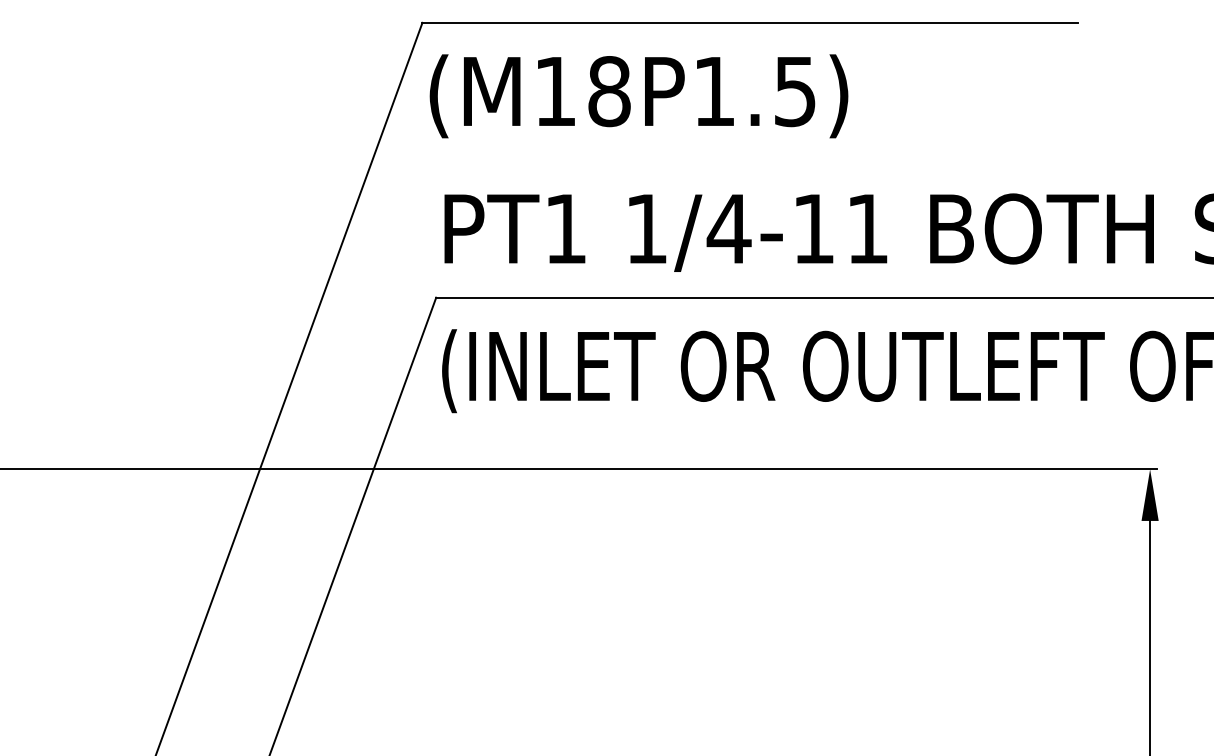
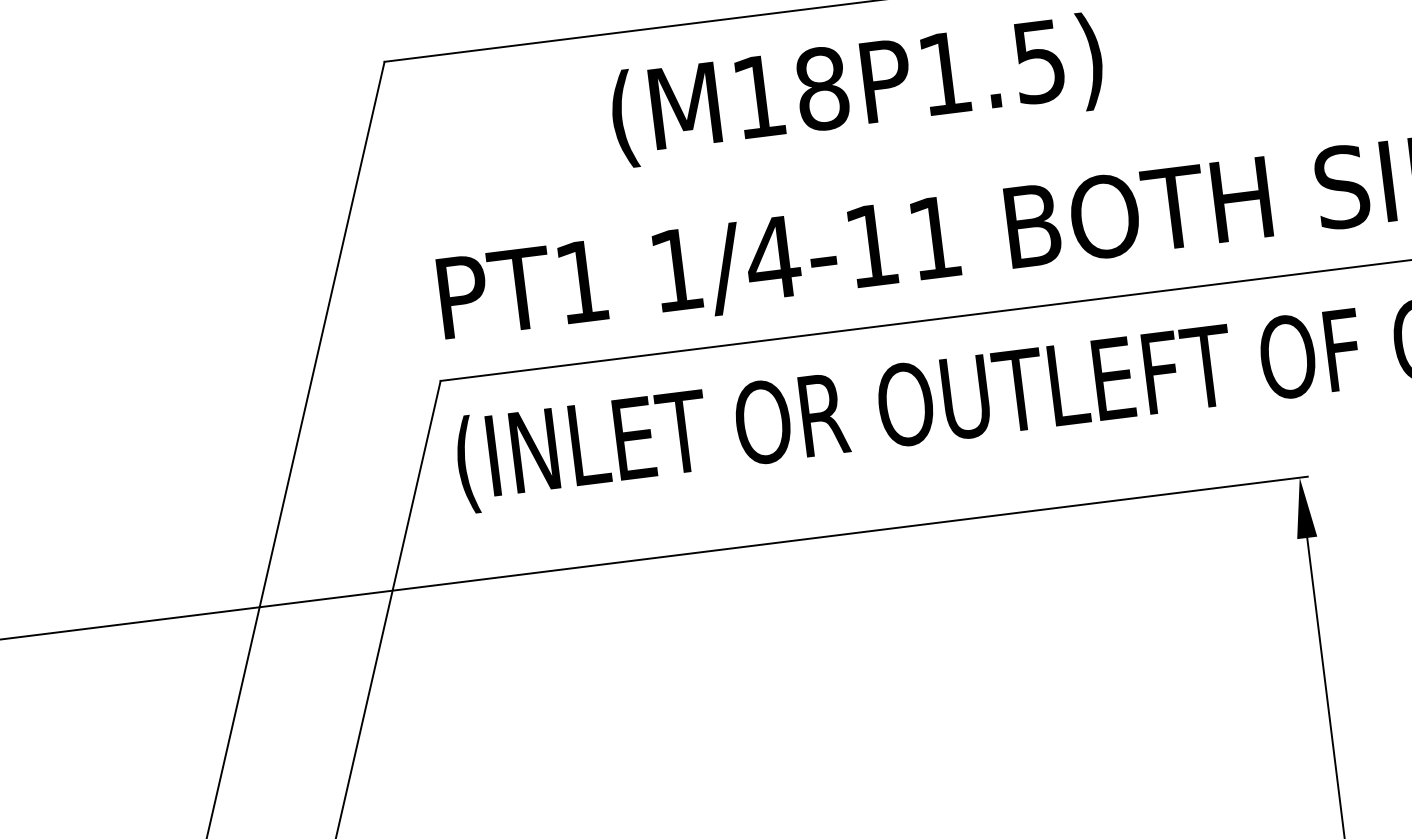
text: (638, 96) -> (856, 90), moved

